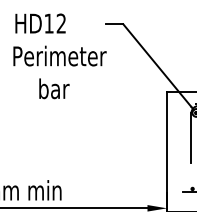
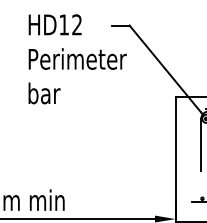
text: (40, 23) -> (55, 24), moved
text: (59, 55) -> (77, 58), moved
text: (54, 88) -> (44, 93), moved

